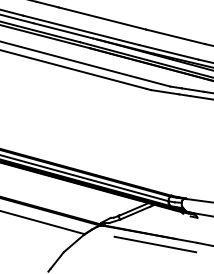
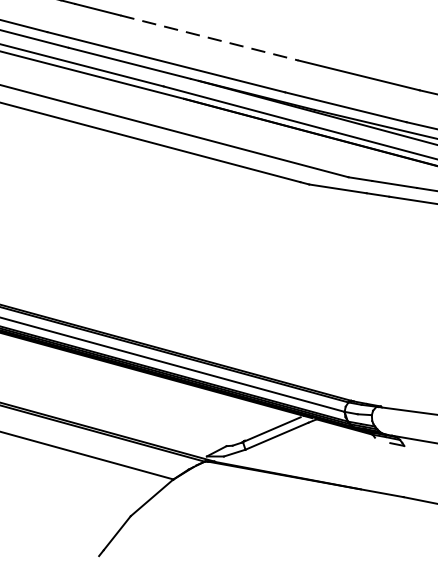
line: (102, 18) -> (209, 37), solid -> dashed
line: (155, 244) -> (318, 500), removed

